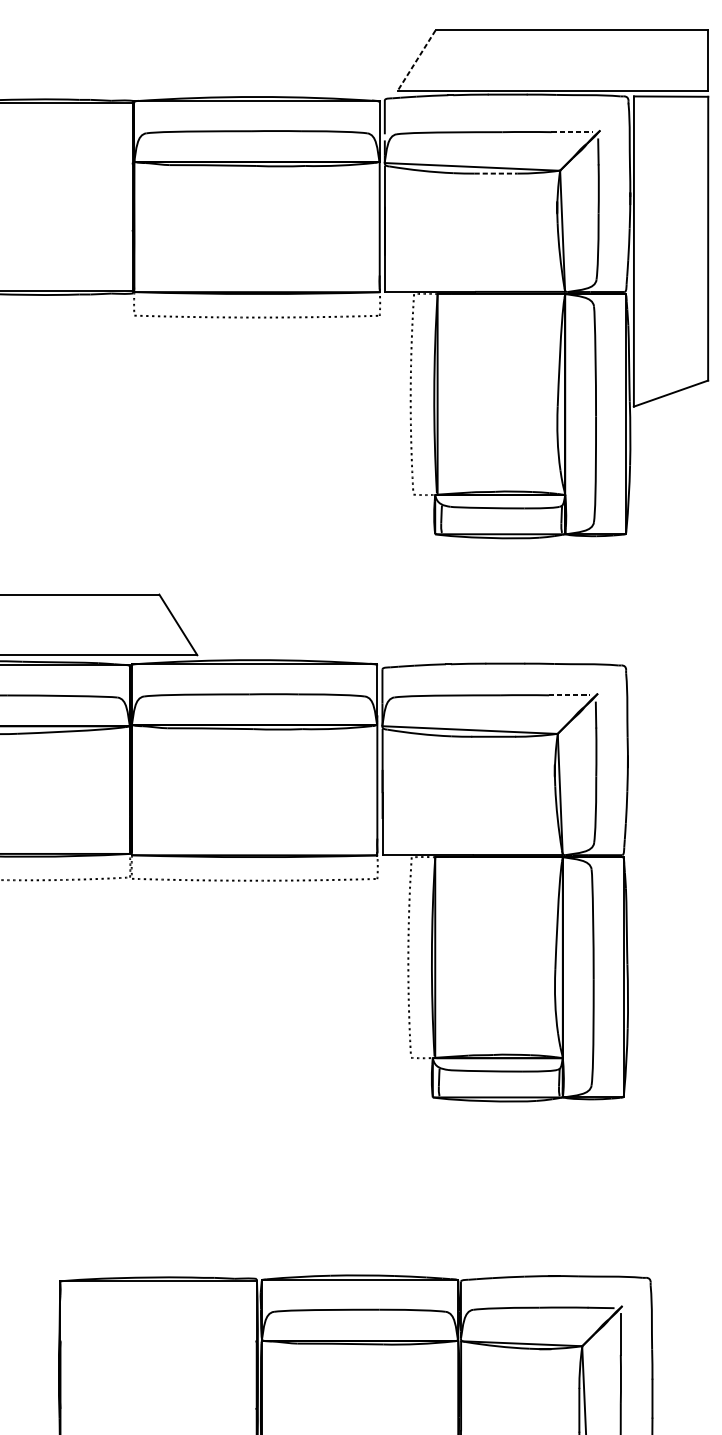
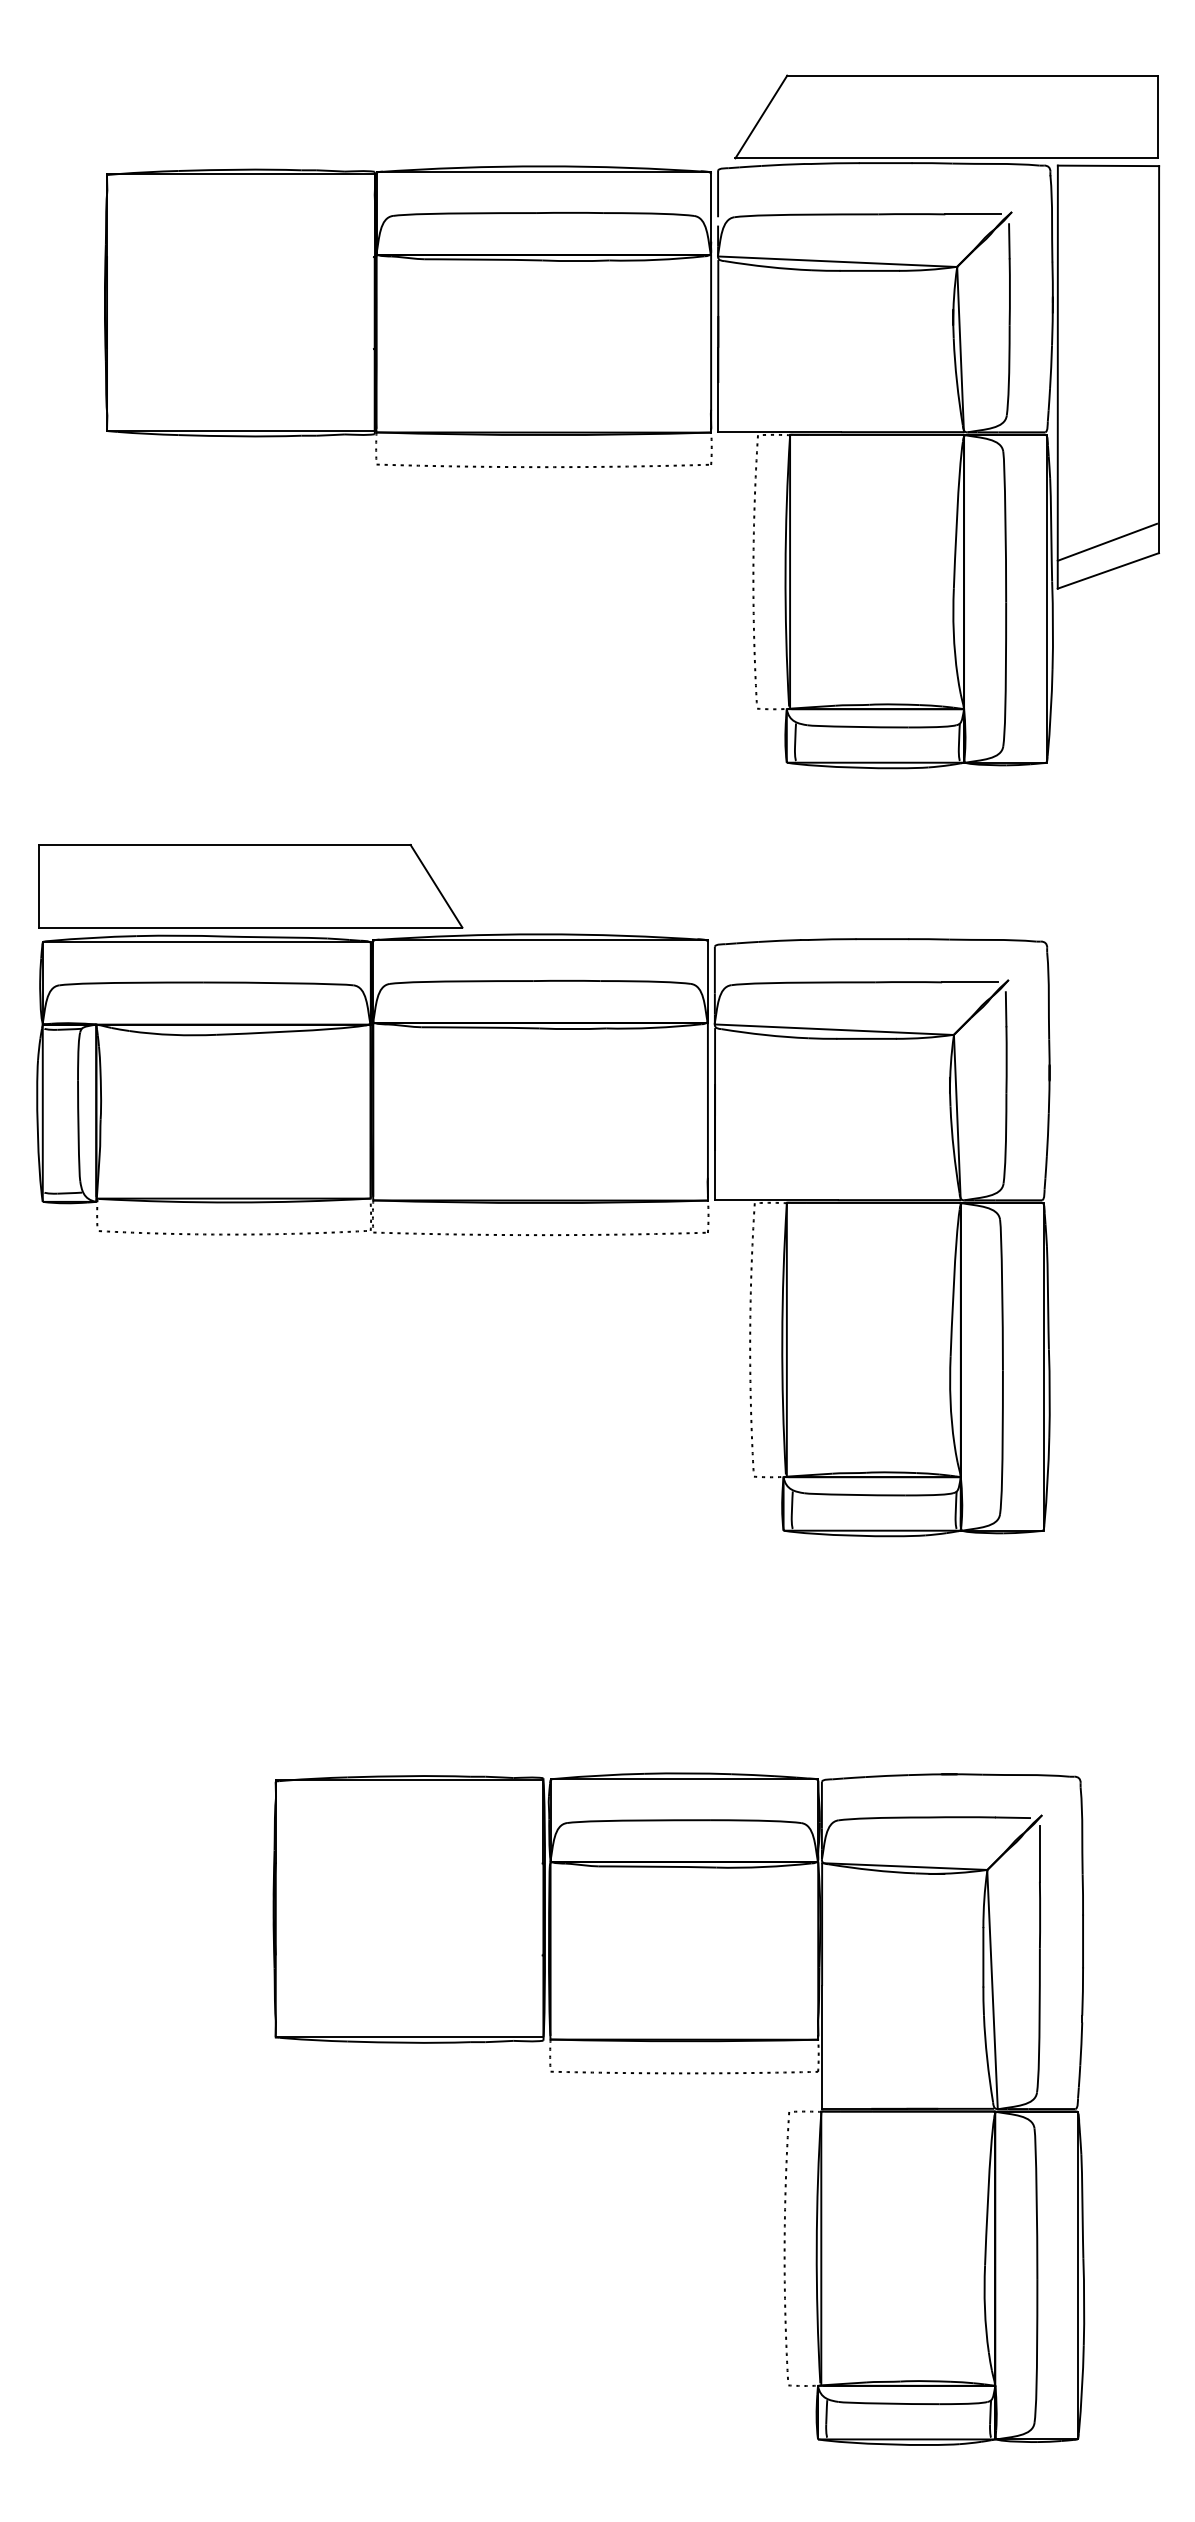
line: (416, 60) -> (761, 116), dashed -> solid
line: (572, 132) -> (973, 214), dashed -> solid
line: (496, 173) -> (870, 270), dashed -> solid
line: (670, 372) -> (1107, 541), added
line: (569, 695) -> (970, 982), dashed -> solid

